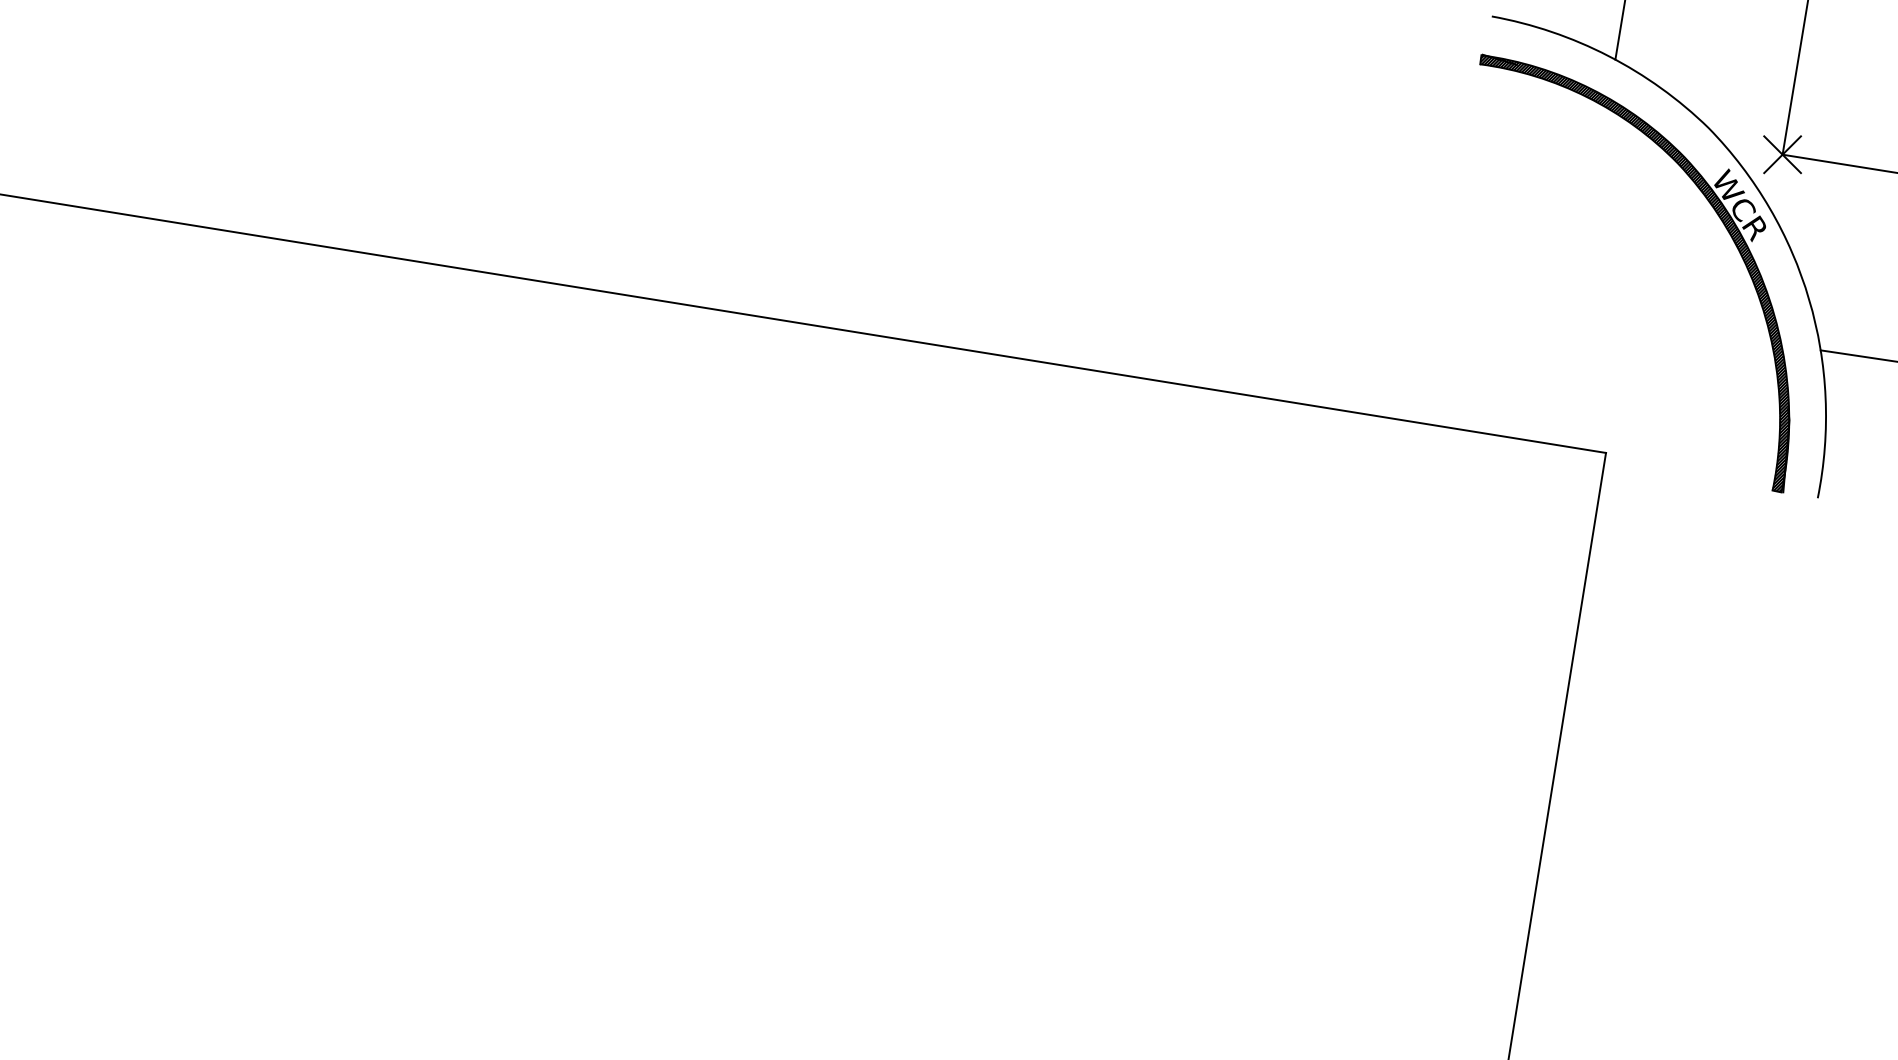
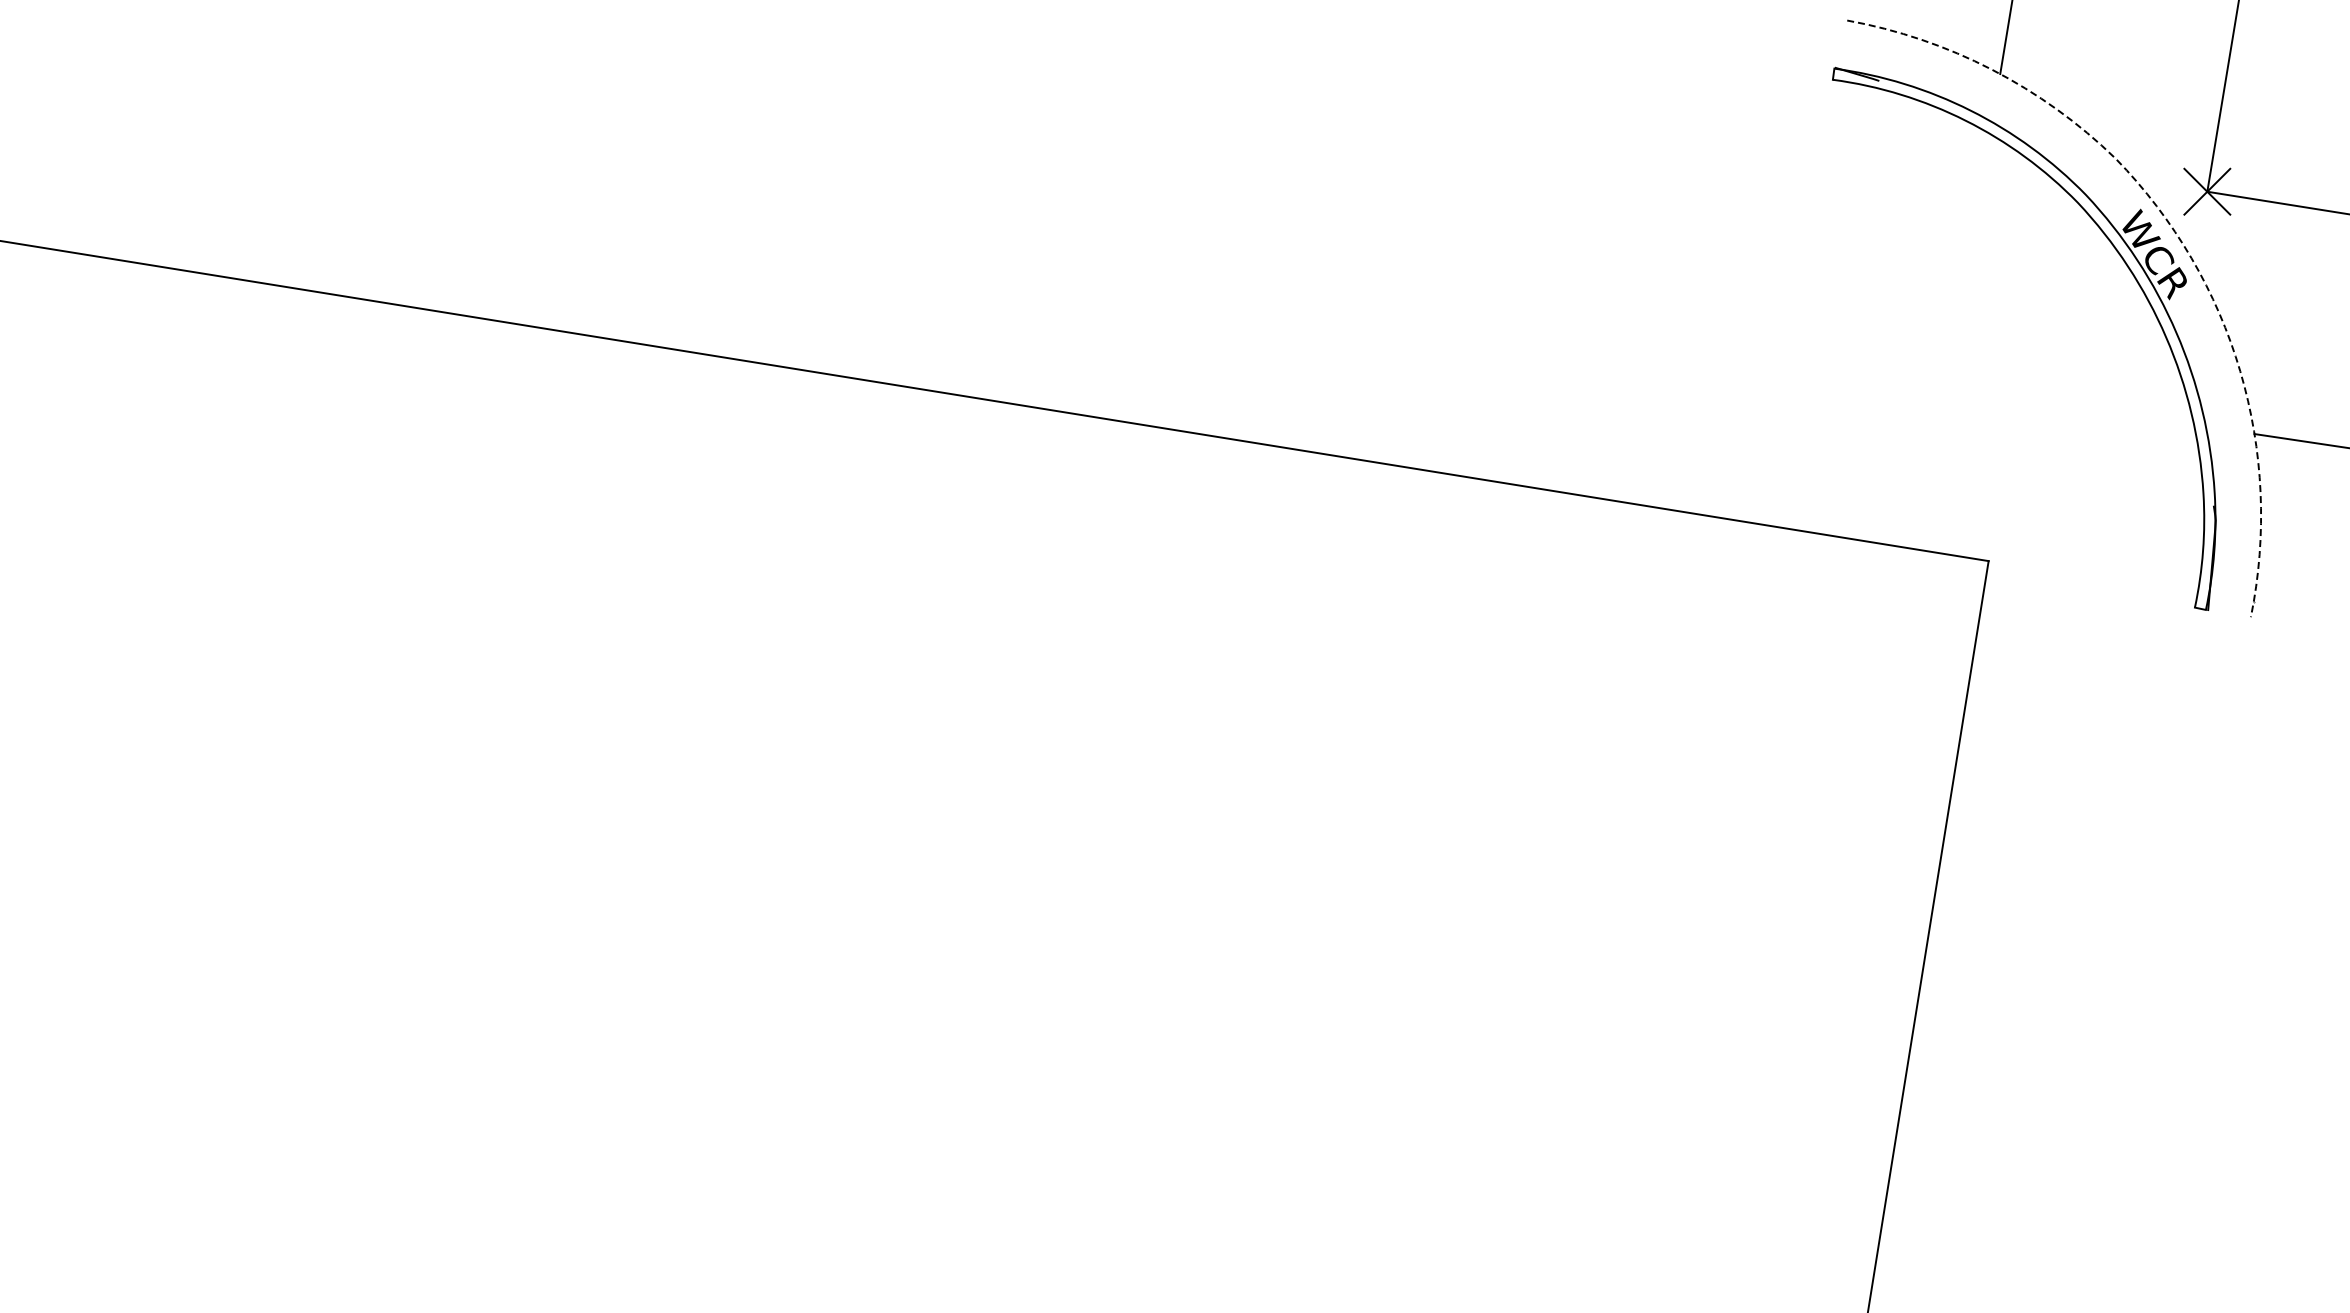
line: (1757, 188) -> (2176, 233), solid -> dashed
hatch: (1634, 274) -> (2024, 339), removed

